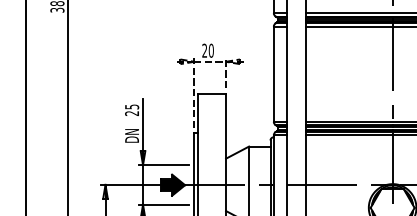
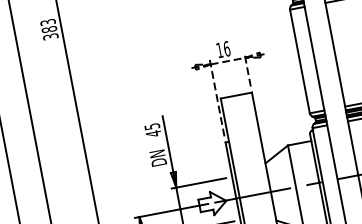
text: (207, 50) -> (222, 49), 20 -> 16
text: (131, 113) -> (152, 133), 25 -> 45
fill: (172, 184) -> (212, 202), removed

